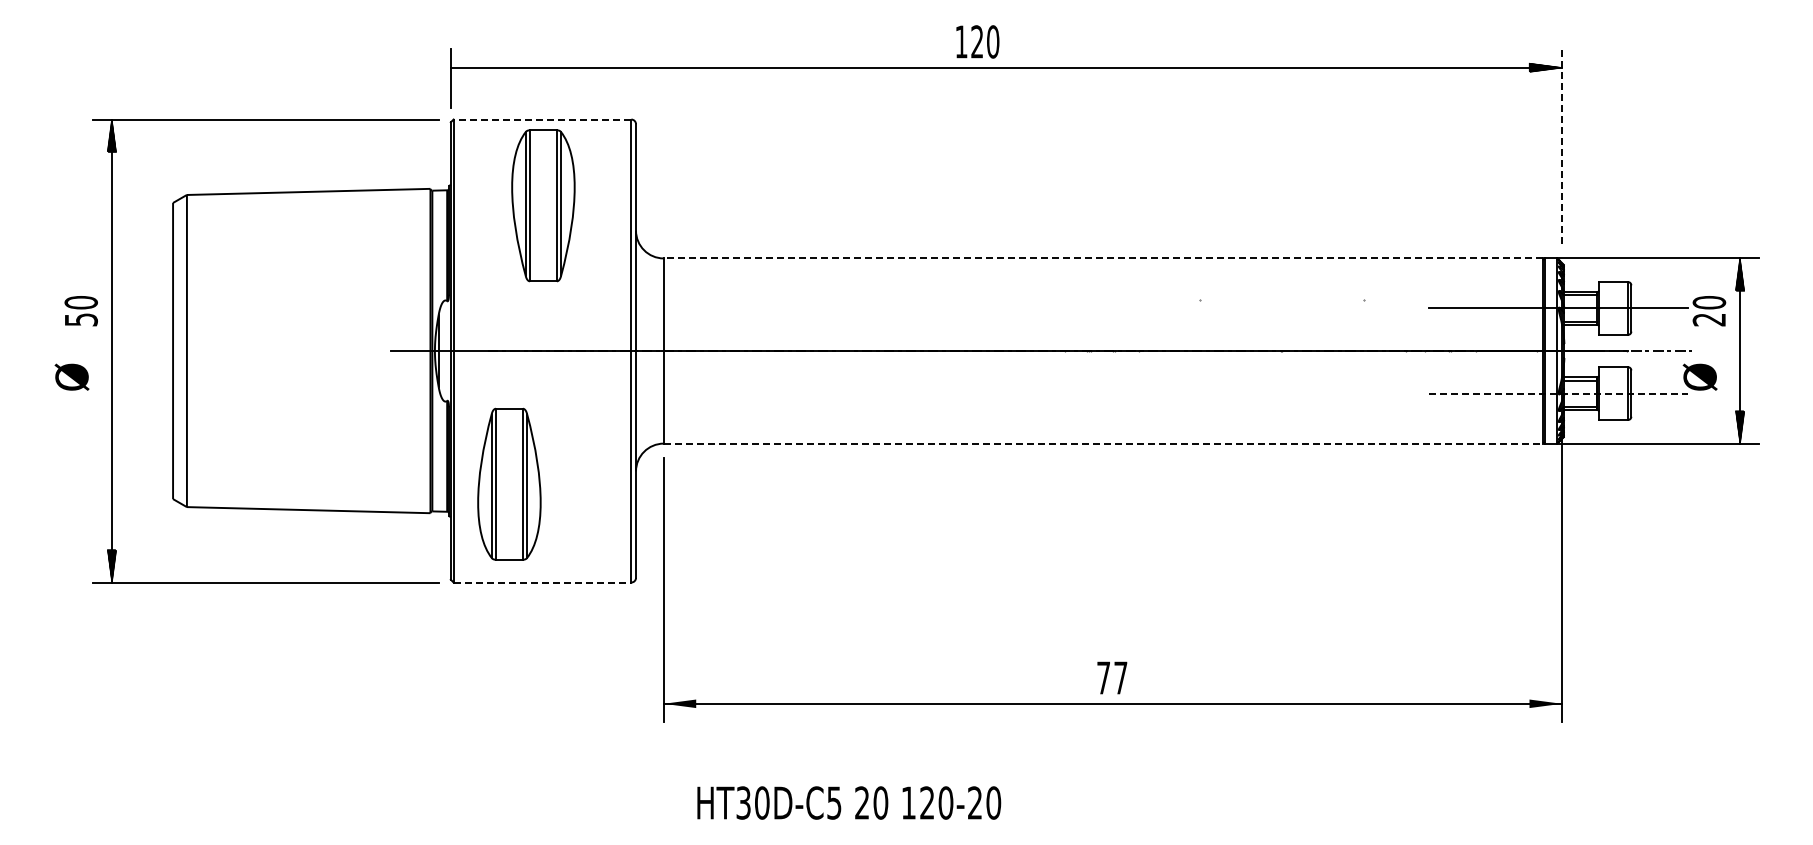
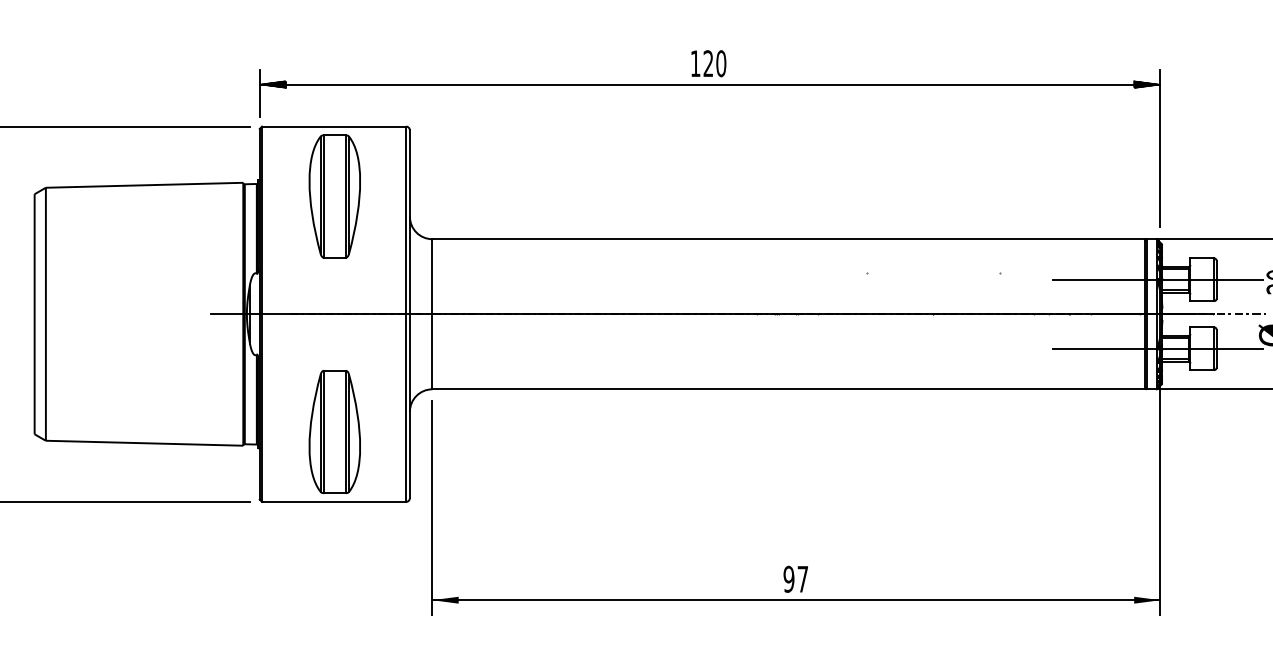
text: (977, 41) -> (708, 63), moved
hatch: (466, 67) -> (272, 84), added
line: (542, 119) -> (334, 126), dashed -> solid
line: (1561, 145) -> (1160, 147), dashed -> solid
line: (1103, 258) -> (788, 239), dashed -> solid
line: (1558, 393) -> (1157, 348), dashed -> solid
line: (1103, 443) -> (788, 389), dashed -> solid
part: (509, 483) -> (334, 431), moved
line: (542, 582) -> (334, 501), dashed -> solid
text: (1103, 677) -> (788, 578), 77 -> 97

